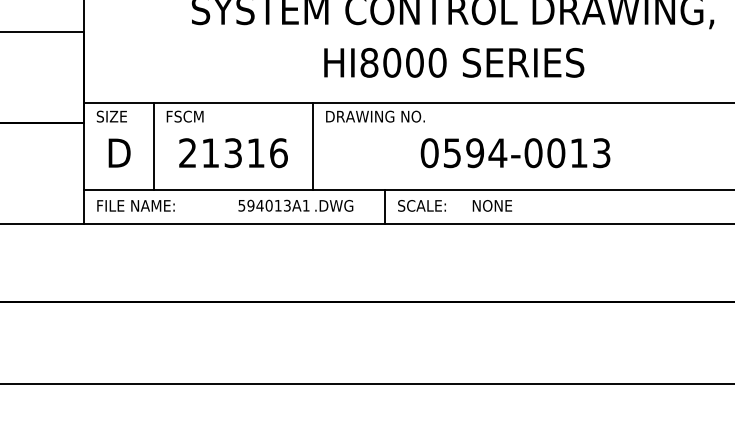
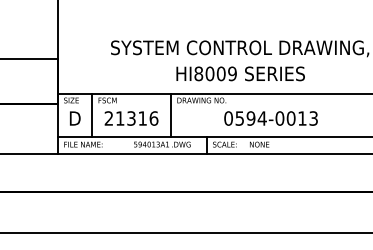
text: (437, 64) -> (232, 74), HI8000 -> HI8009

